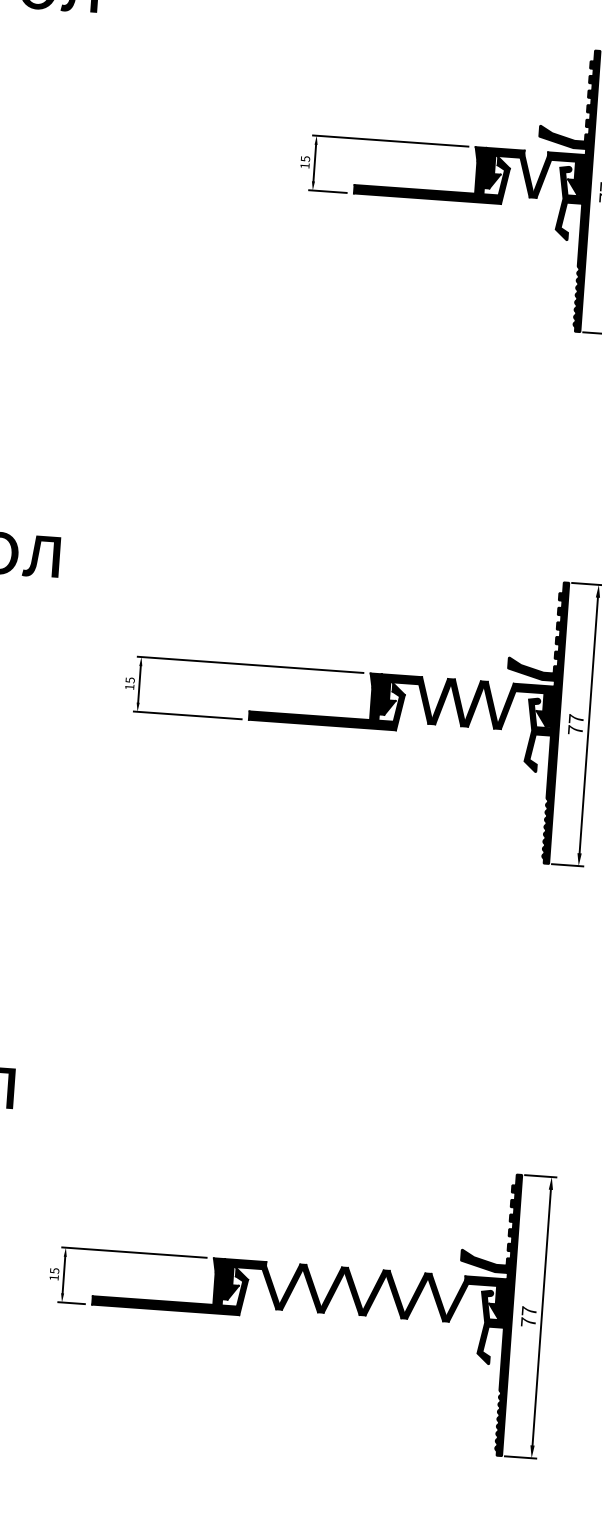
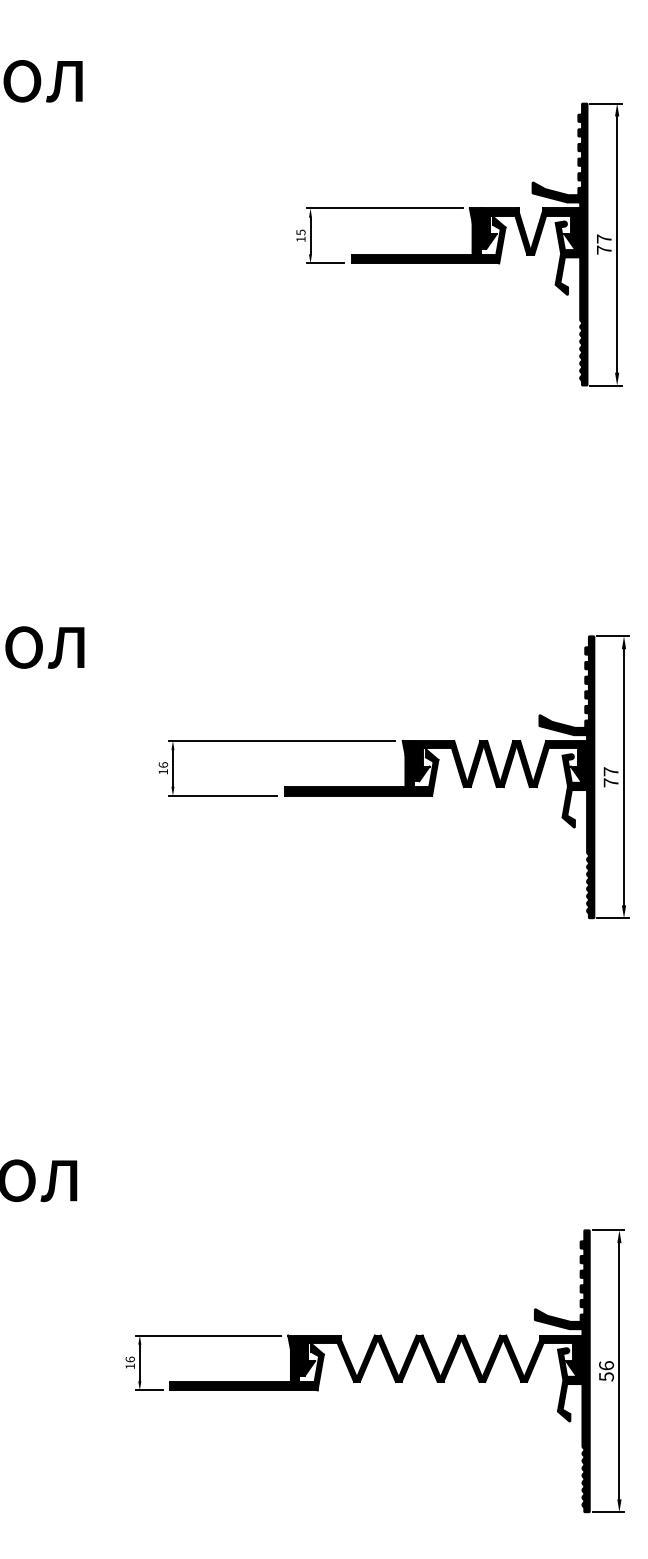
text: (129, 679) -> (162, 764), 15 -> 16
text: (53, 1270) -> (129, 1359), 15 -> 16
text: (528, 1316) -> (606, 1371), 77 -> 56

